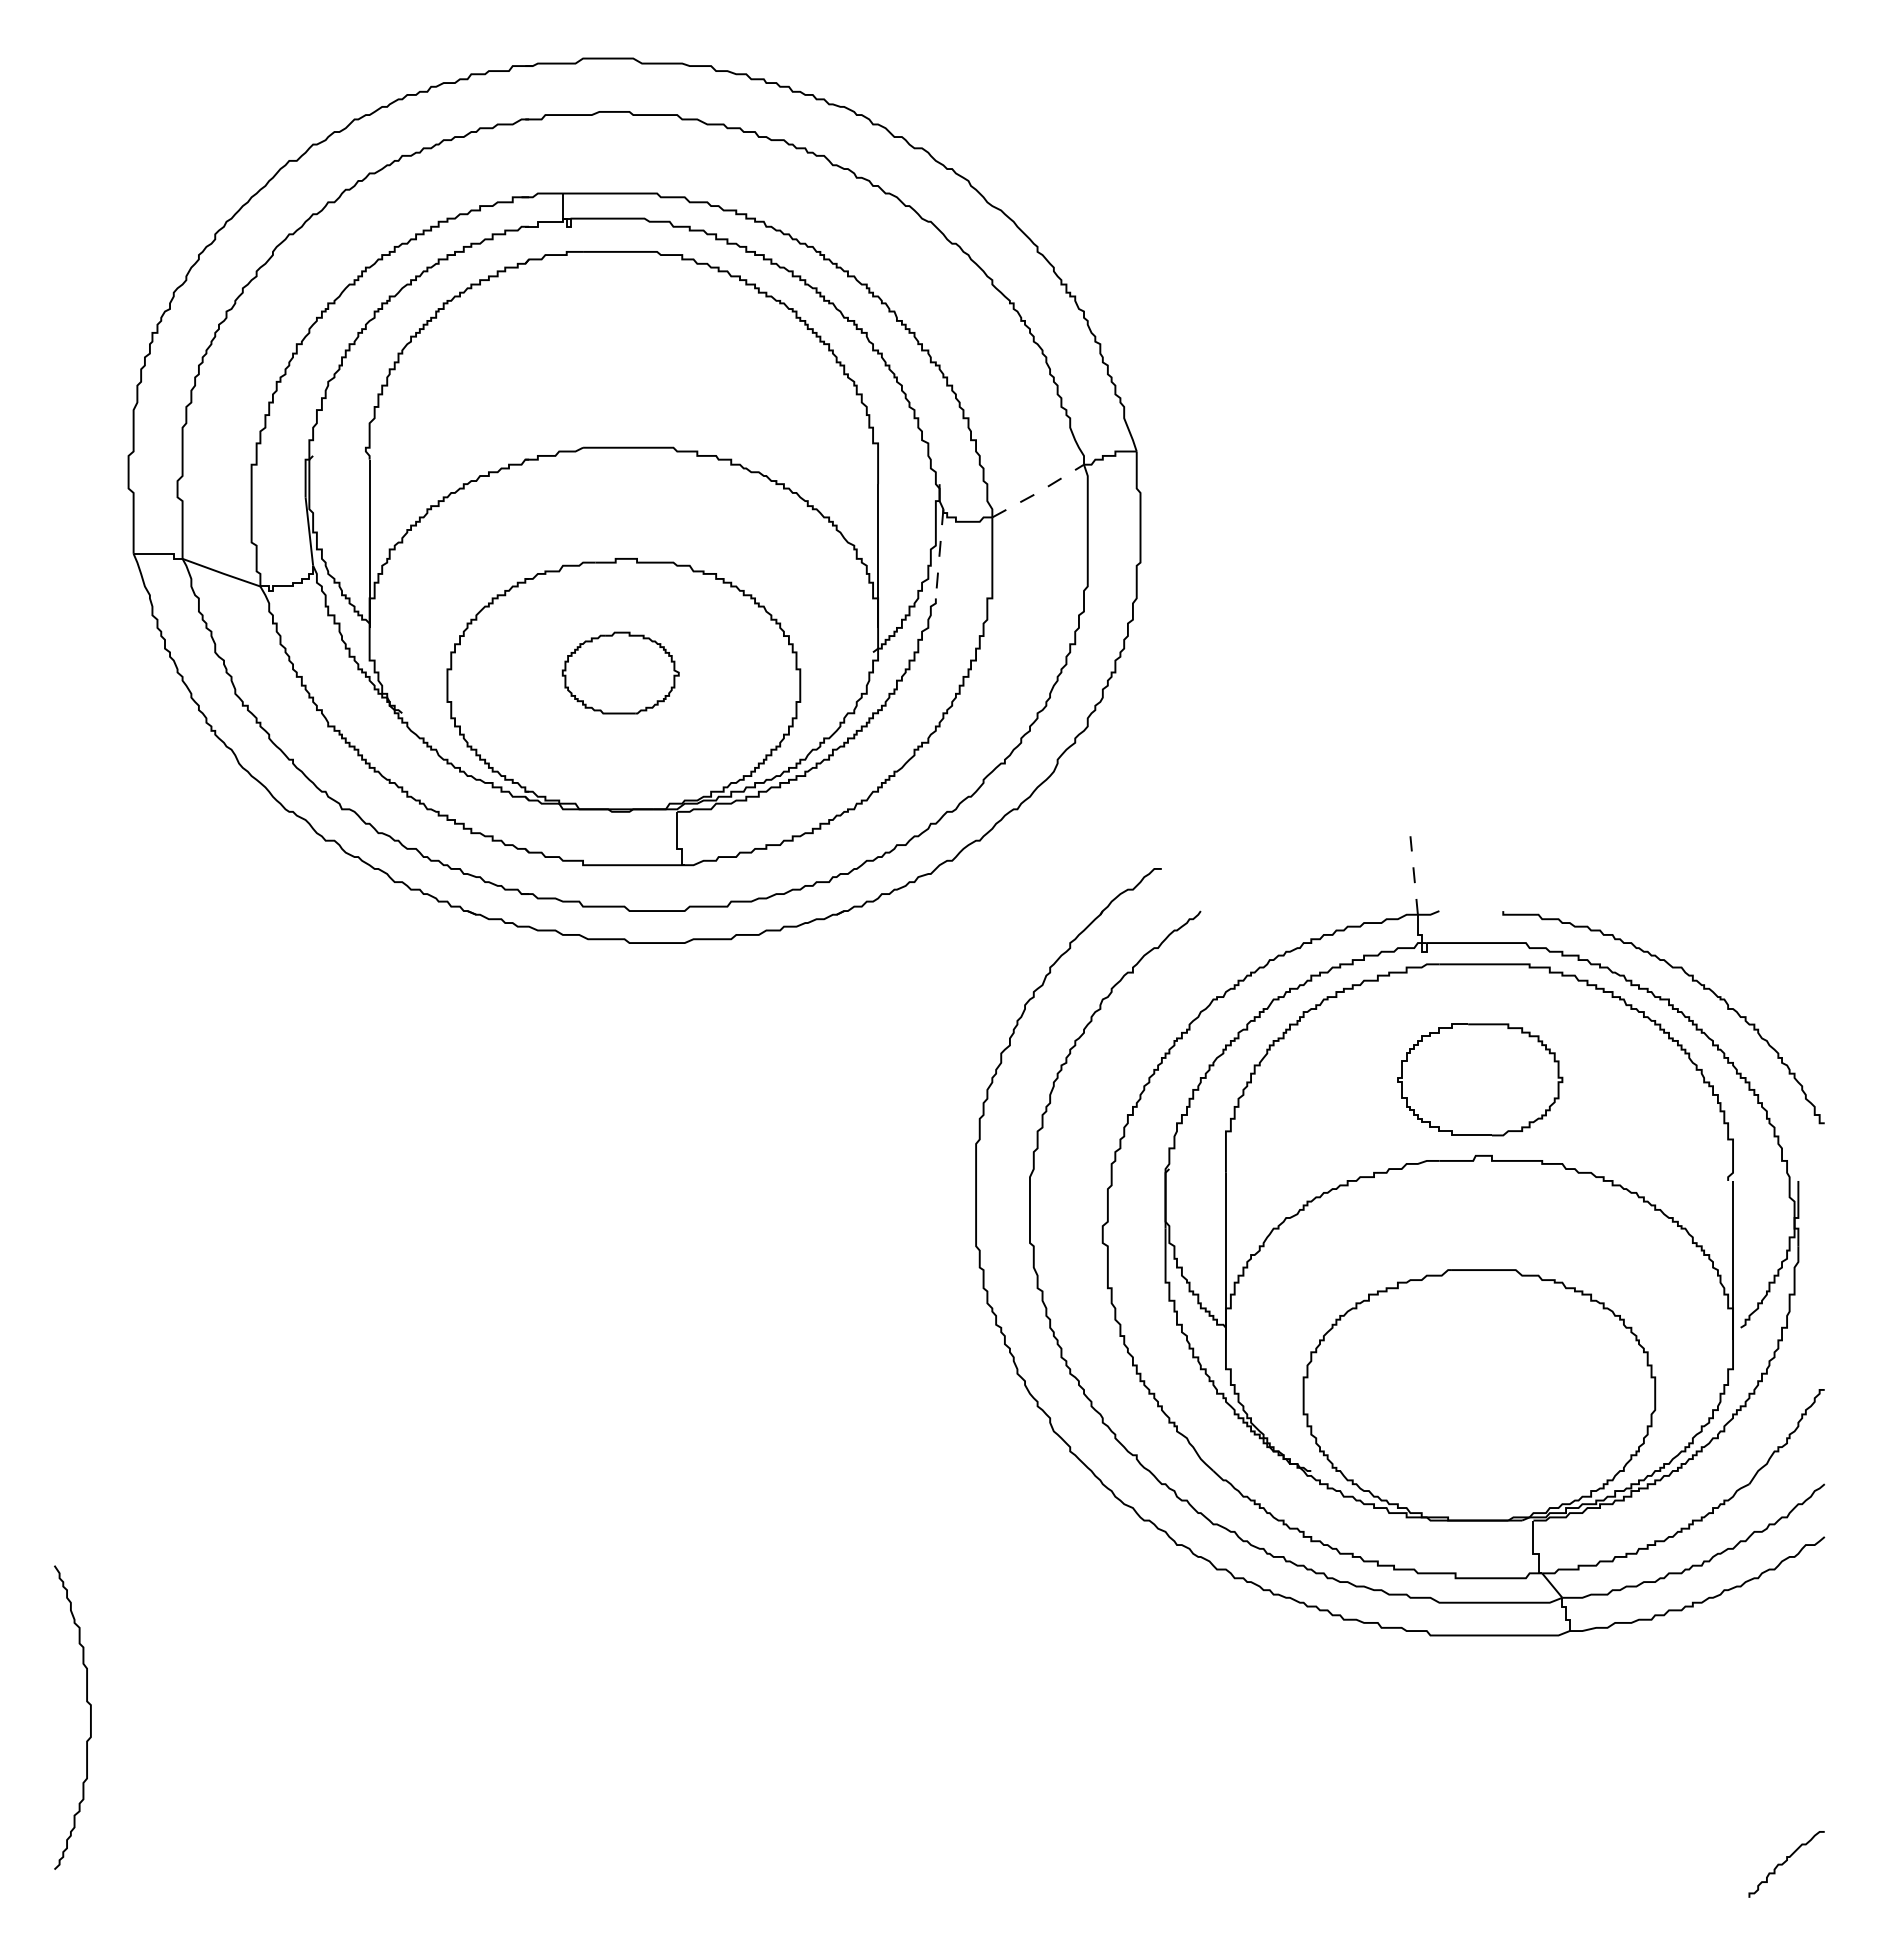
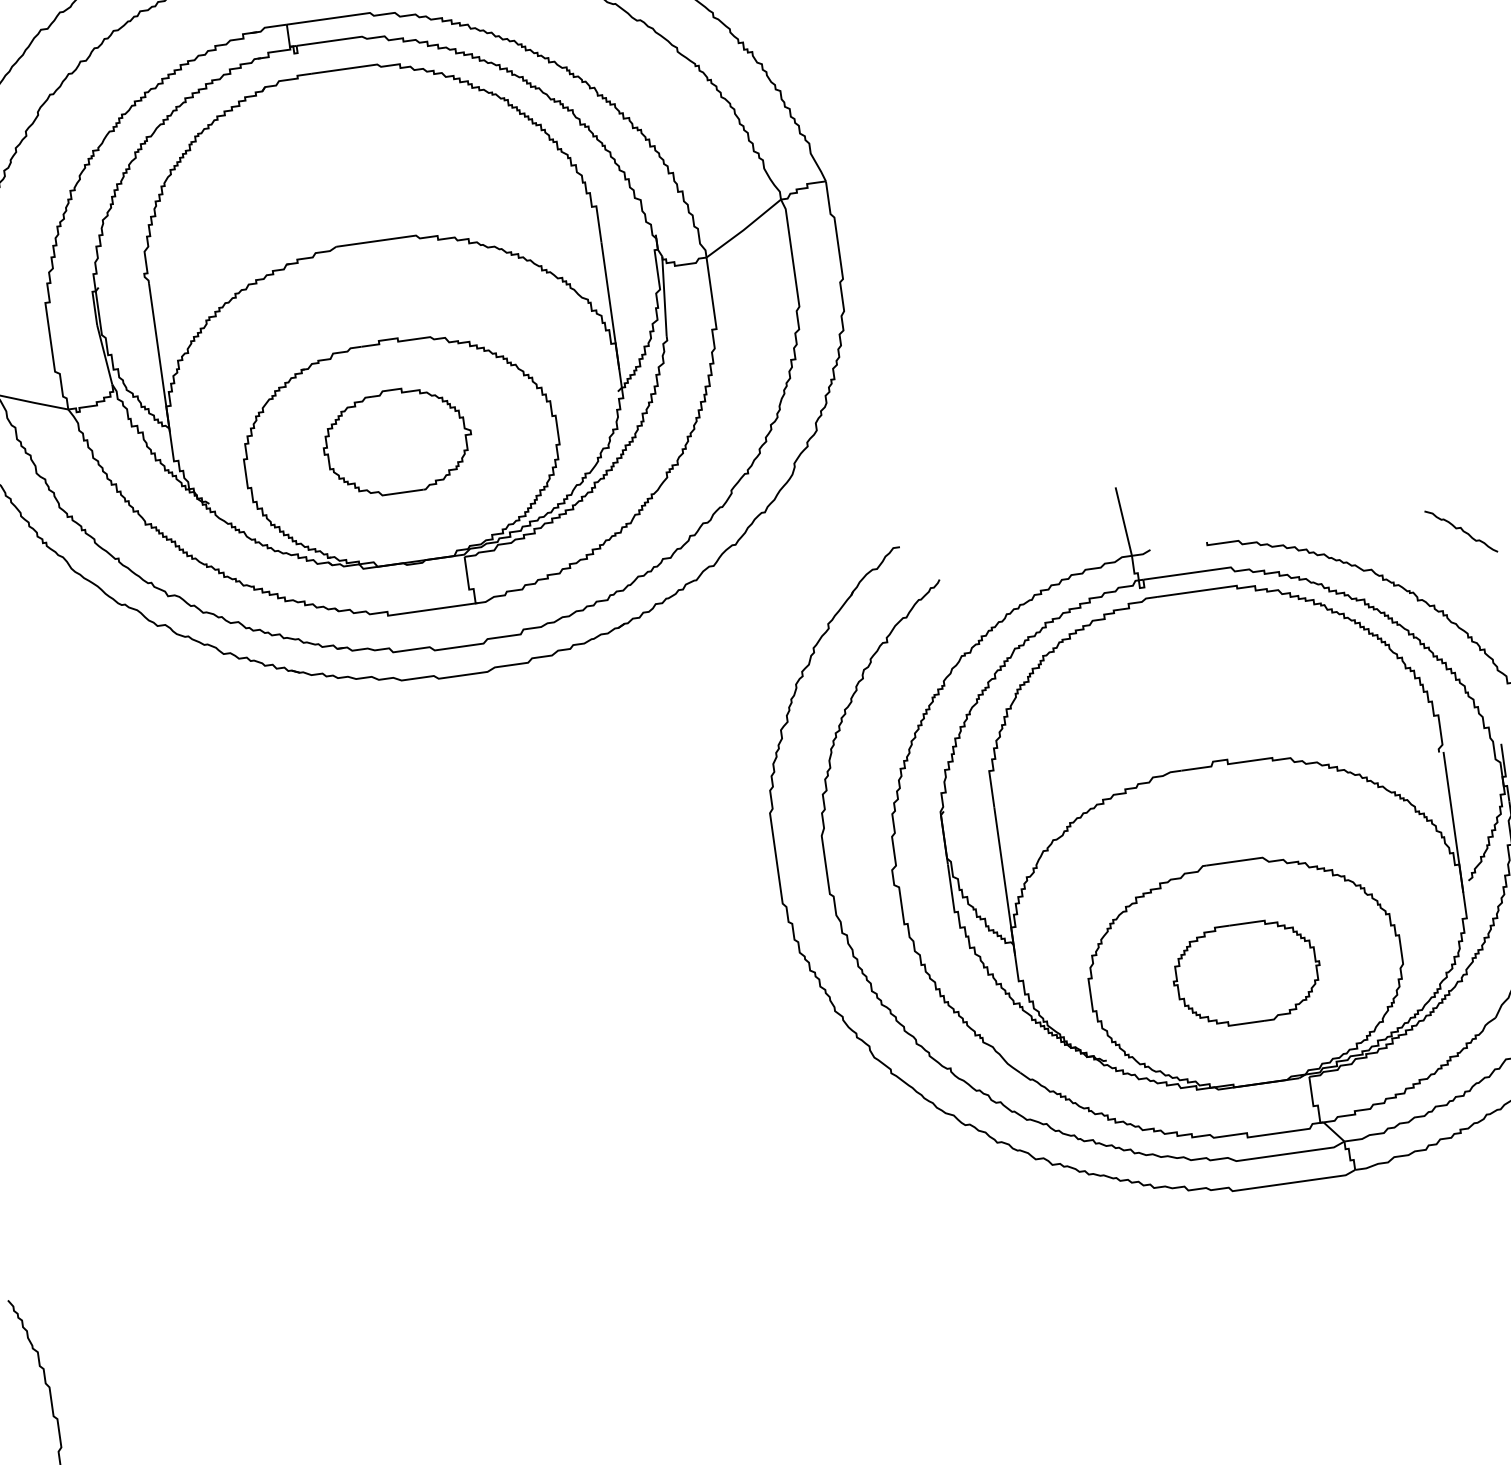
line: (1038, 492) -> (744, 229), dashed -> solid
line: (939, 553) -> (664, 296), dashed -> solid
part: (620, 672) -> (397, 440), size x1.43
line: (1414, 875) -> (1124, 521), dashed -> solid
curve: (1787, 937) -> (1461, 530), added
part: (1480, 1079) -> (1246, 972), moved

